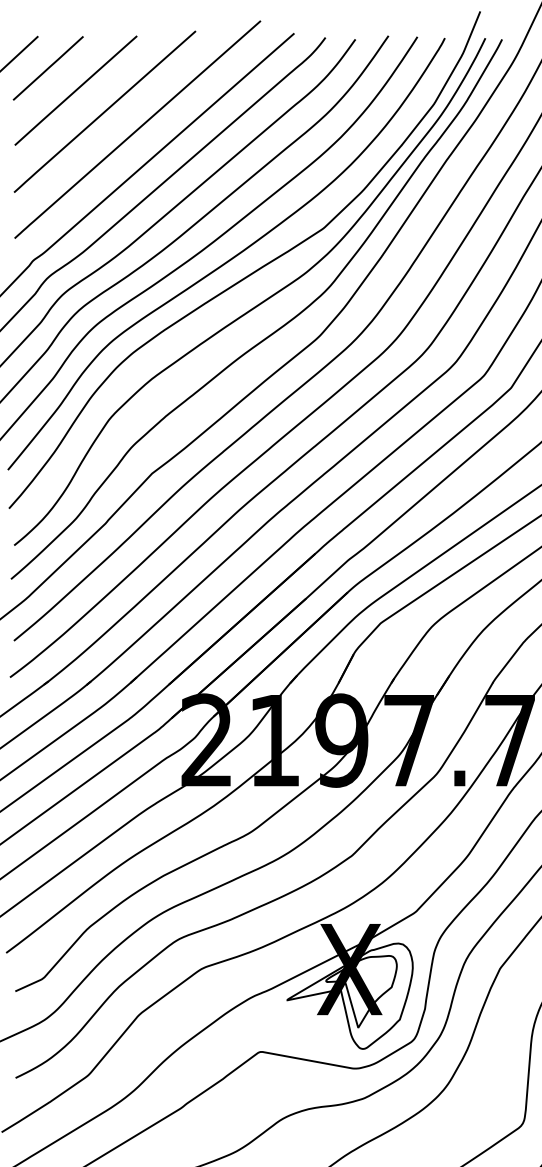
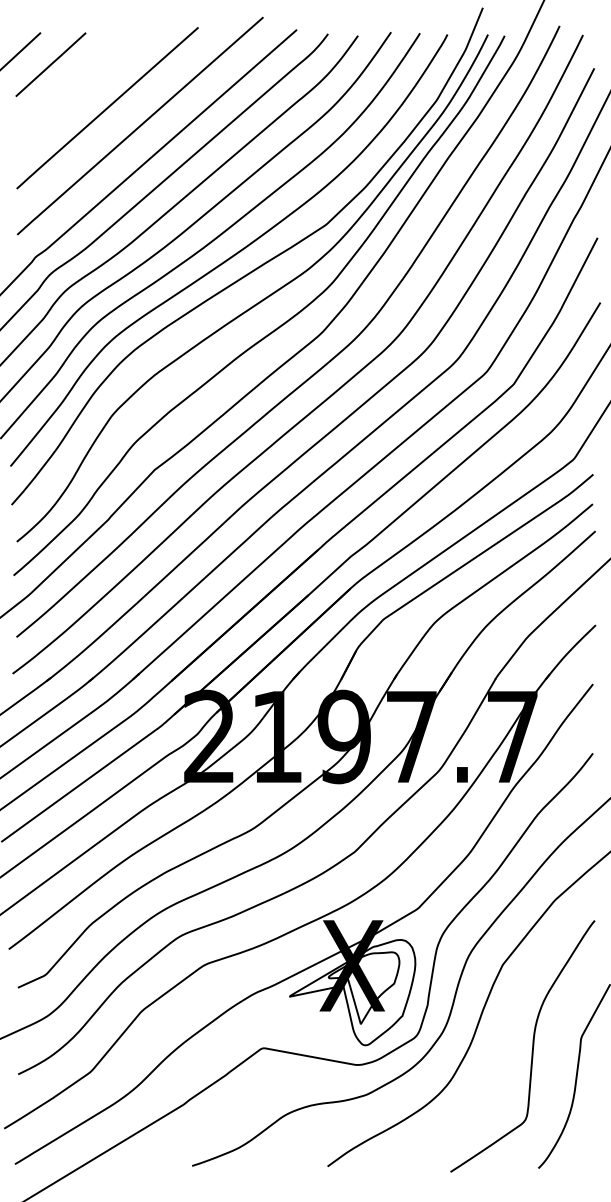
line: (75, 91) -> (78, 87), removed

